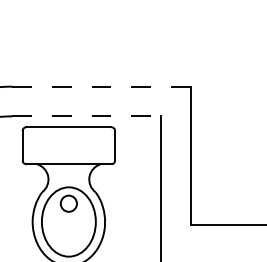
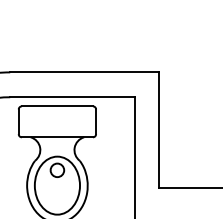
line: (102, 86) -> (85, 72), dashed -> solid
line: (87, 116) -> (73, 97), dashed -> solid

